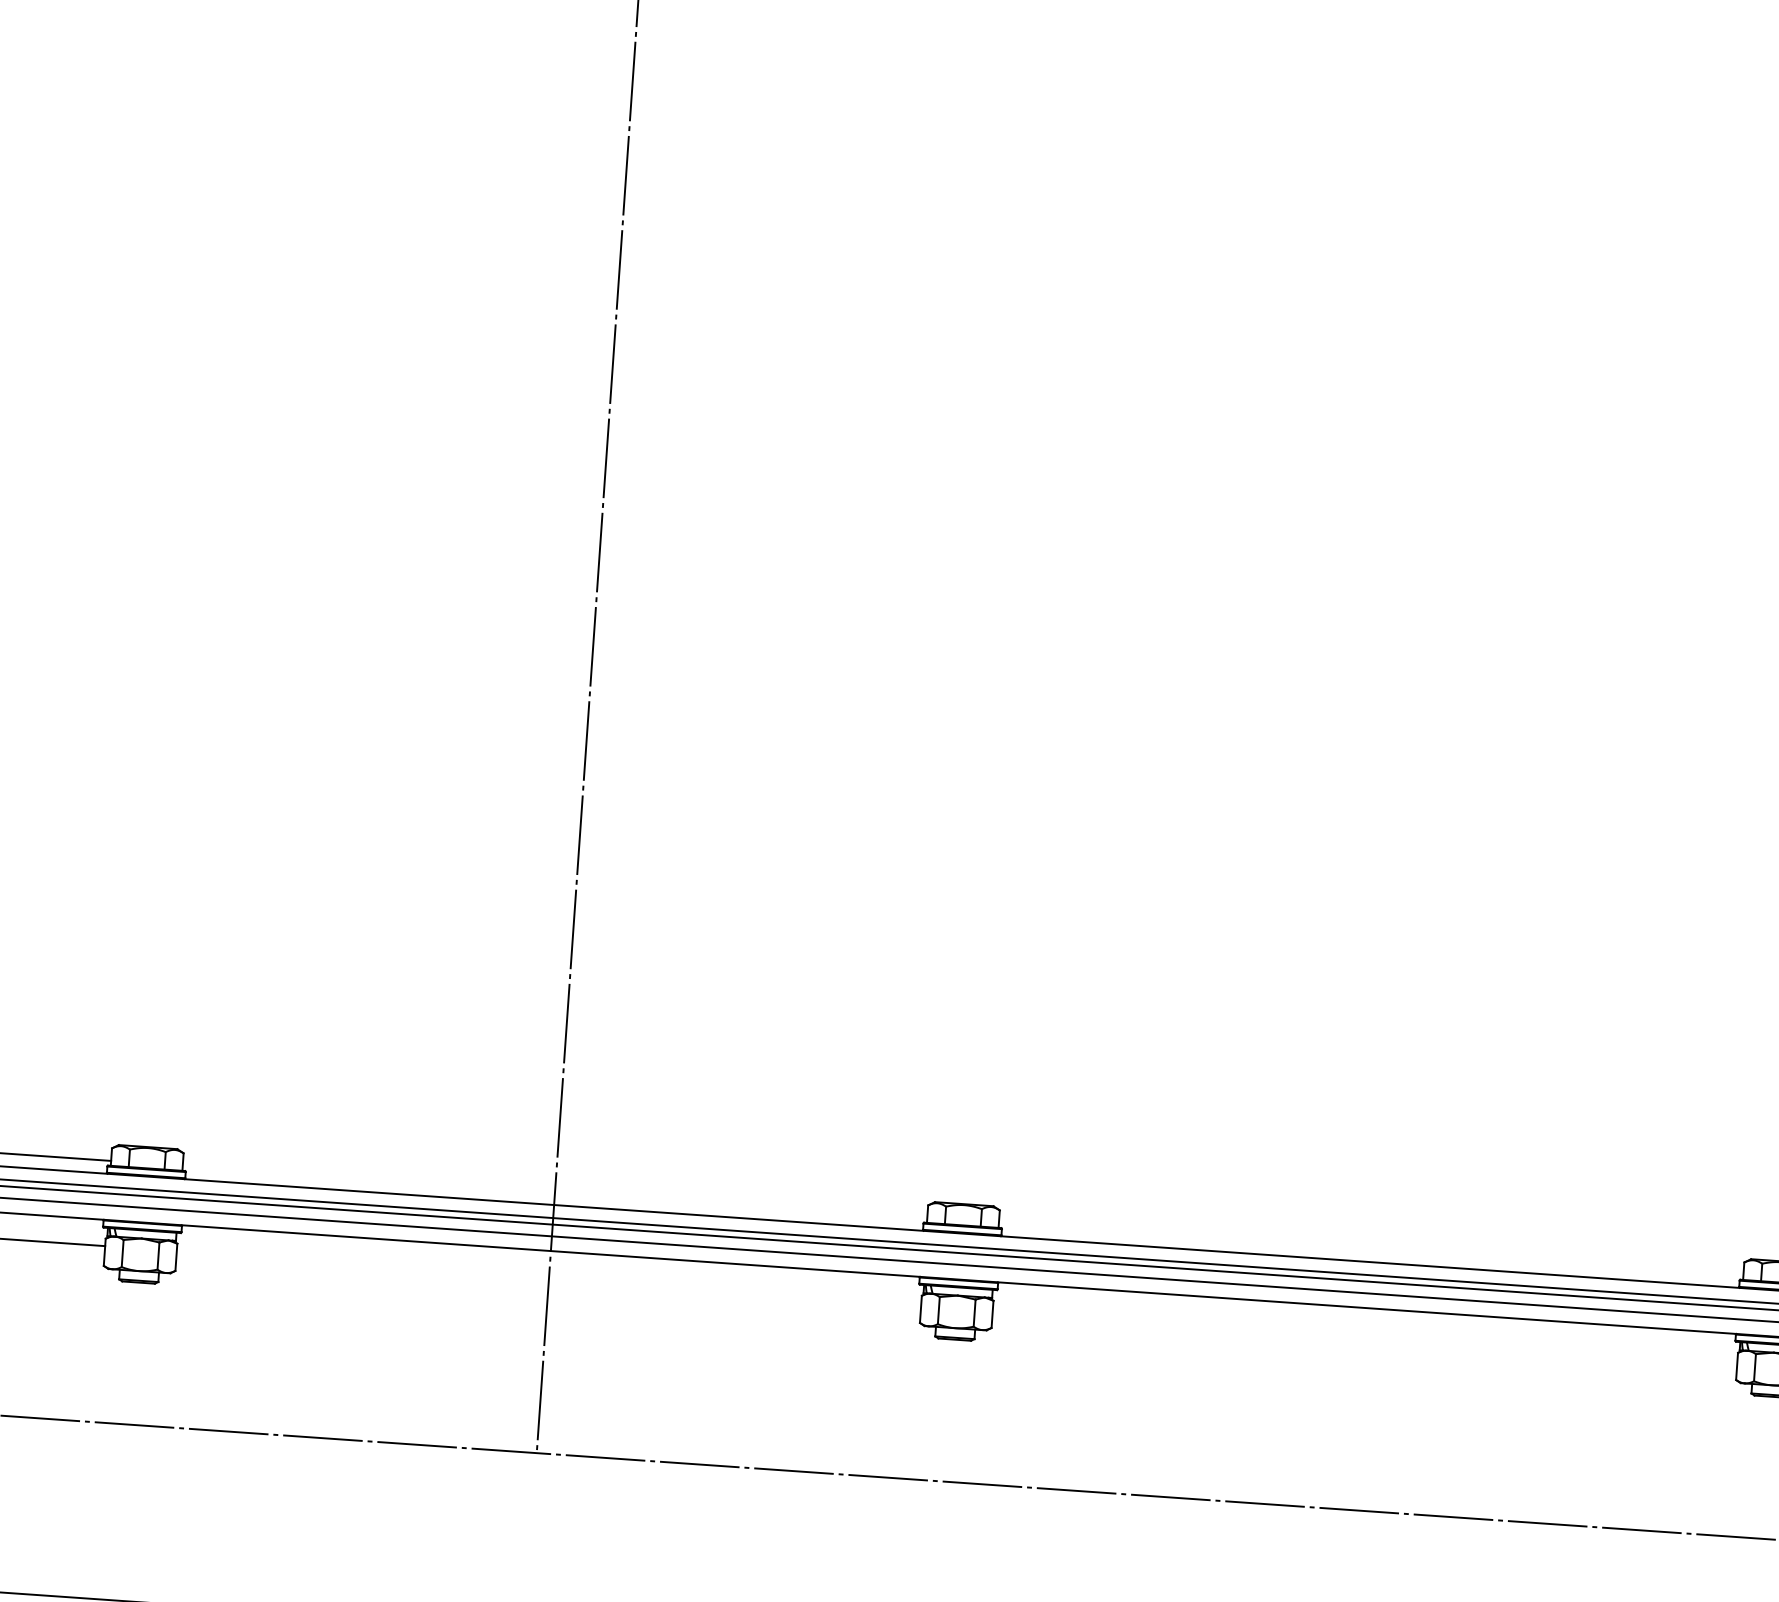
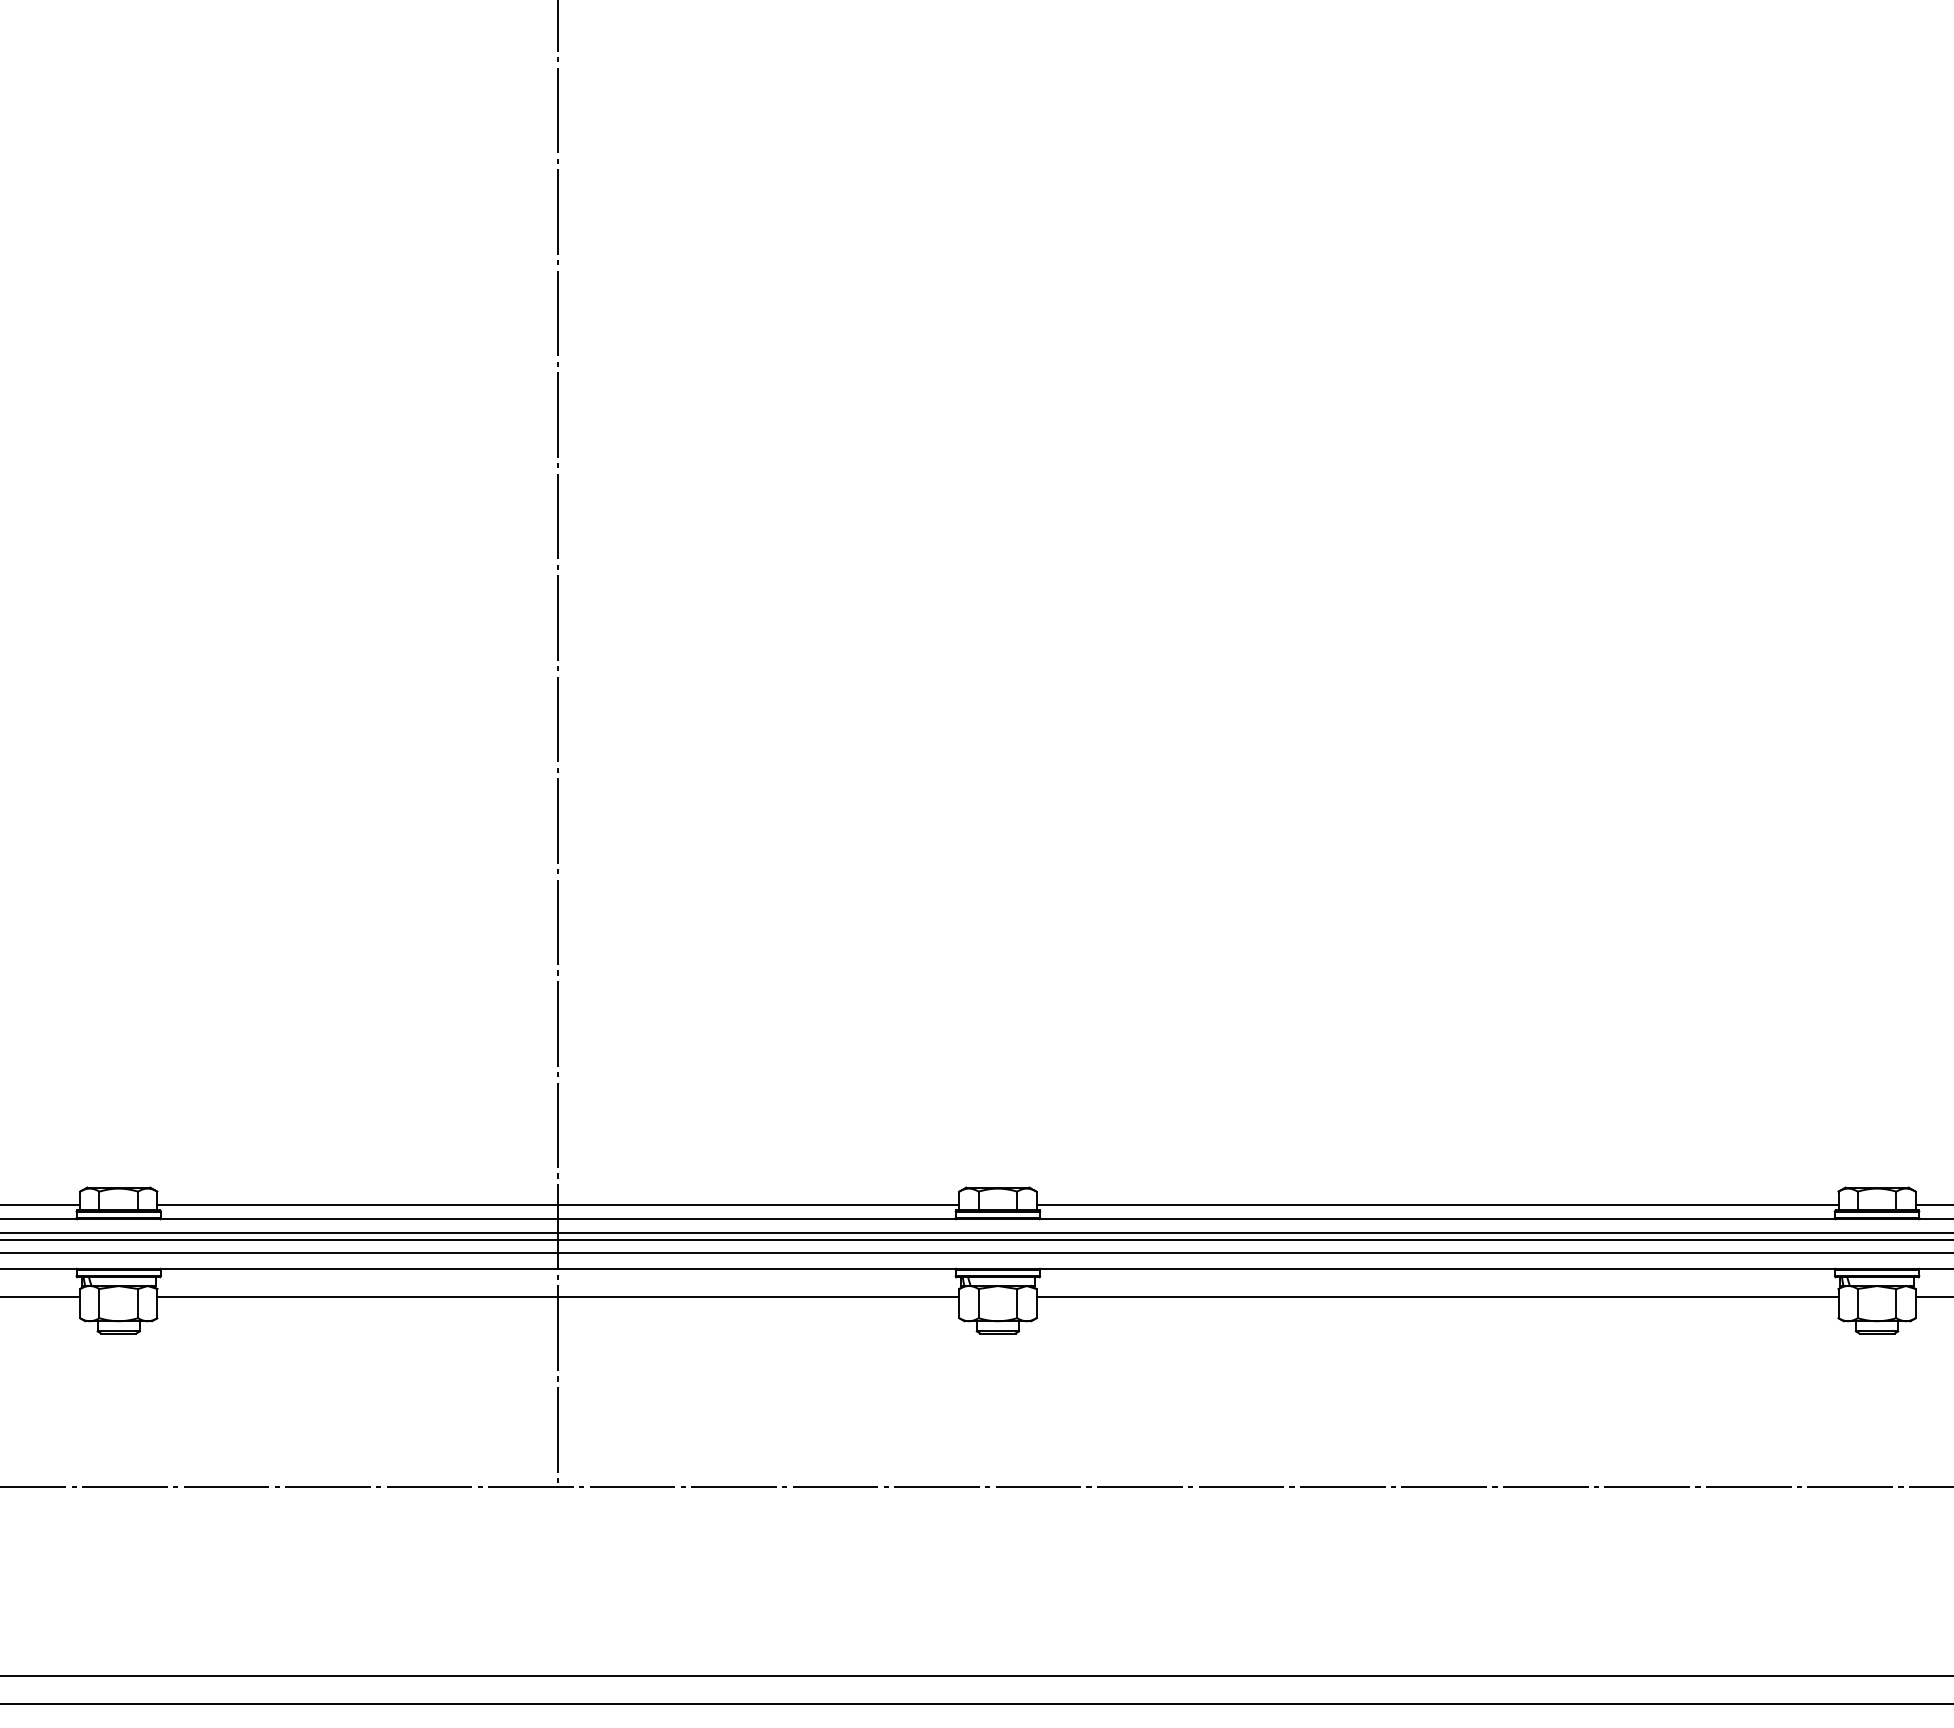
line: (555, 1192) -> (558, 1205), added
line: (1371, 1249) -> (1437, 1205), added
line: (549, 1276) -> (558, 1296), added
line: (1365, 1333) -> (1437, 1296), added

